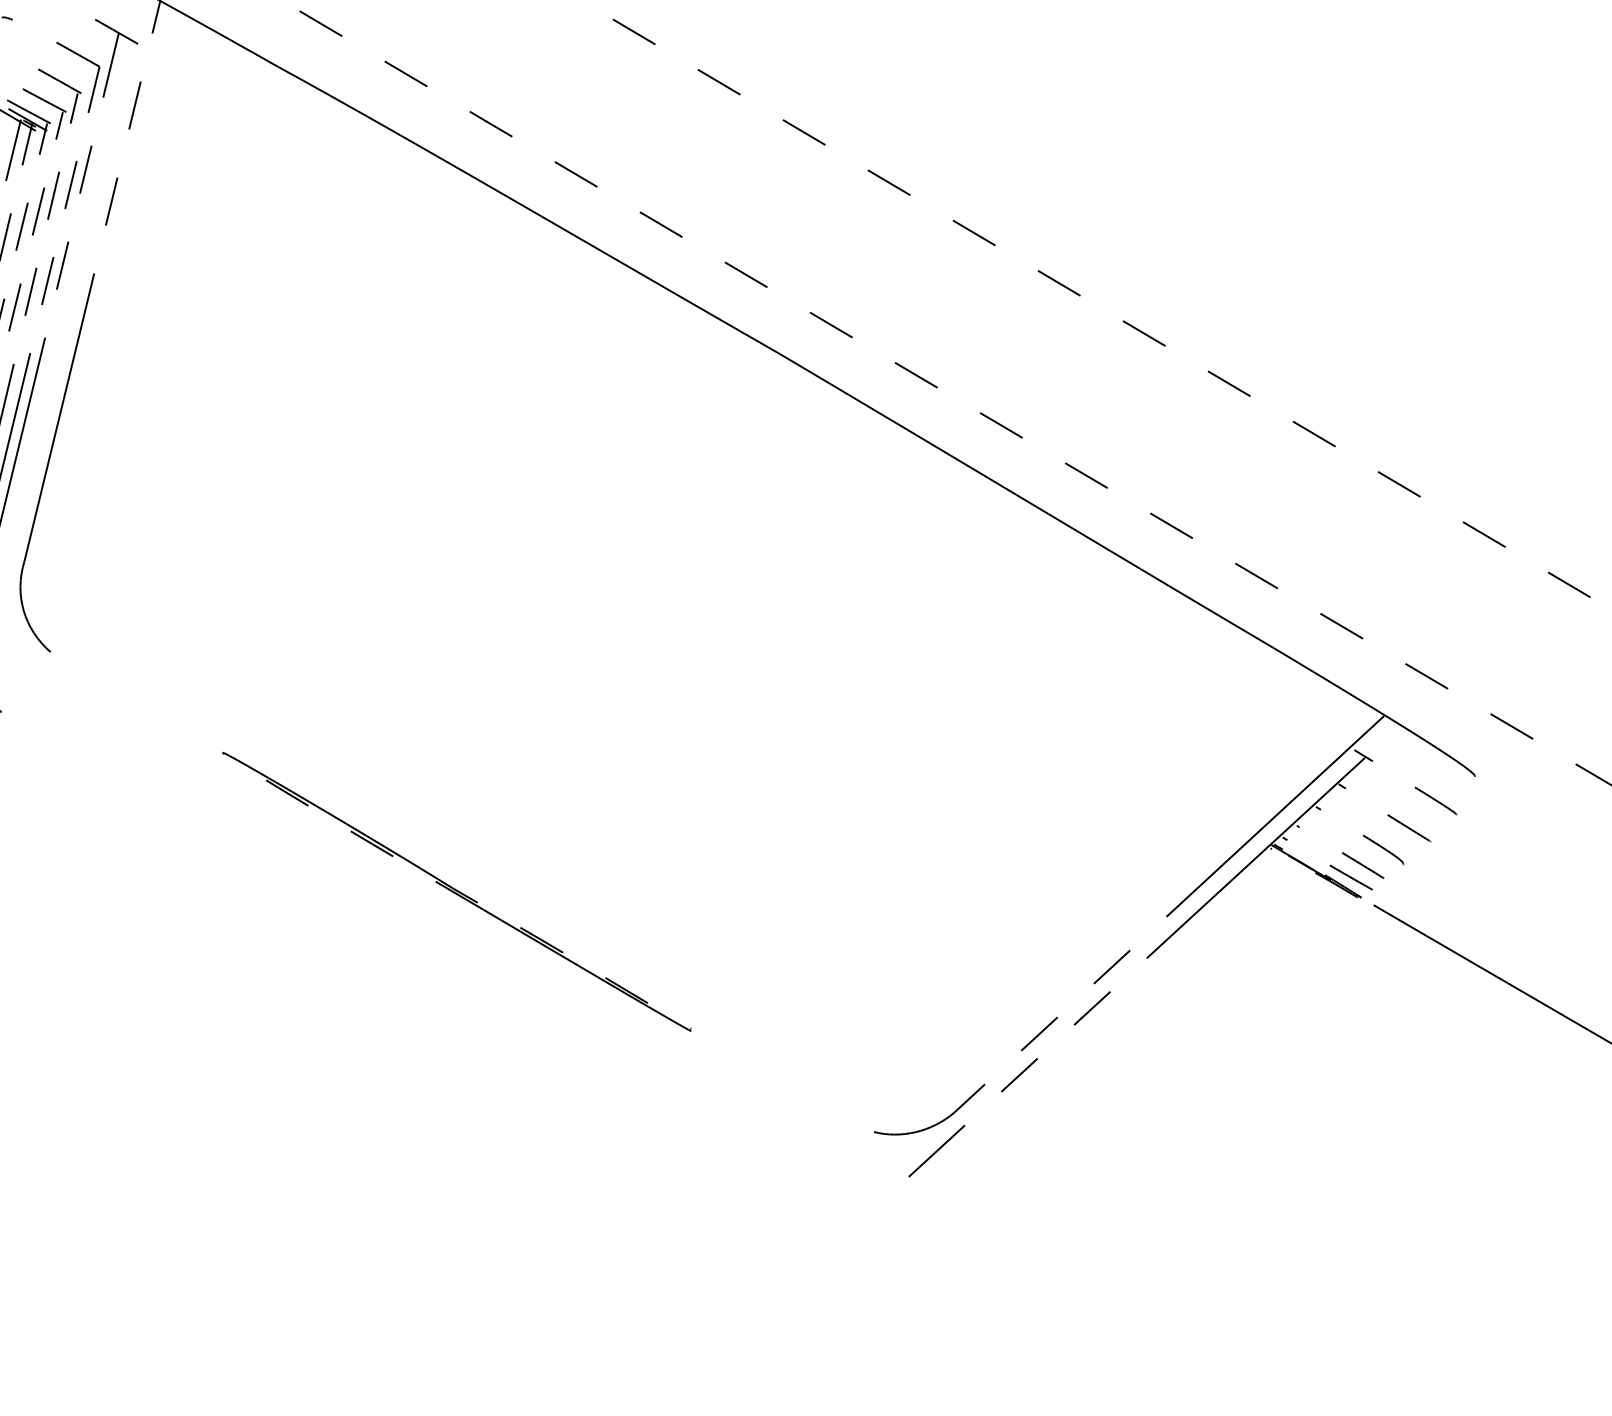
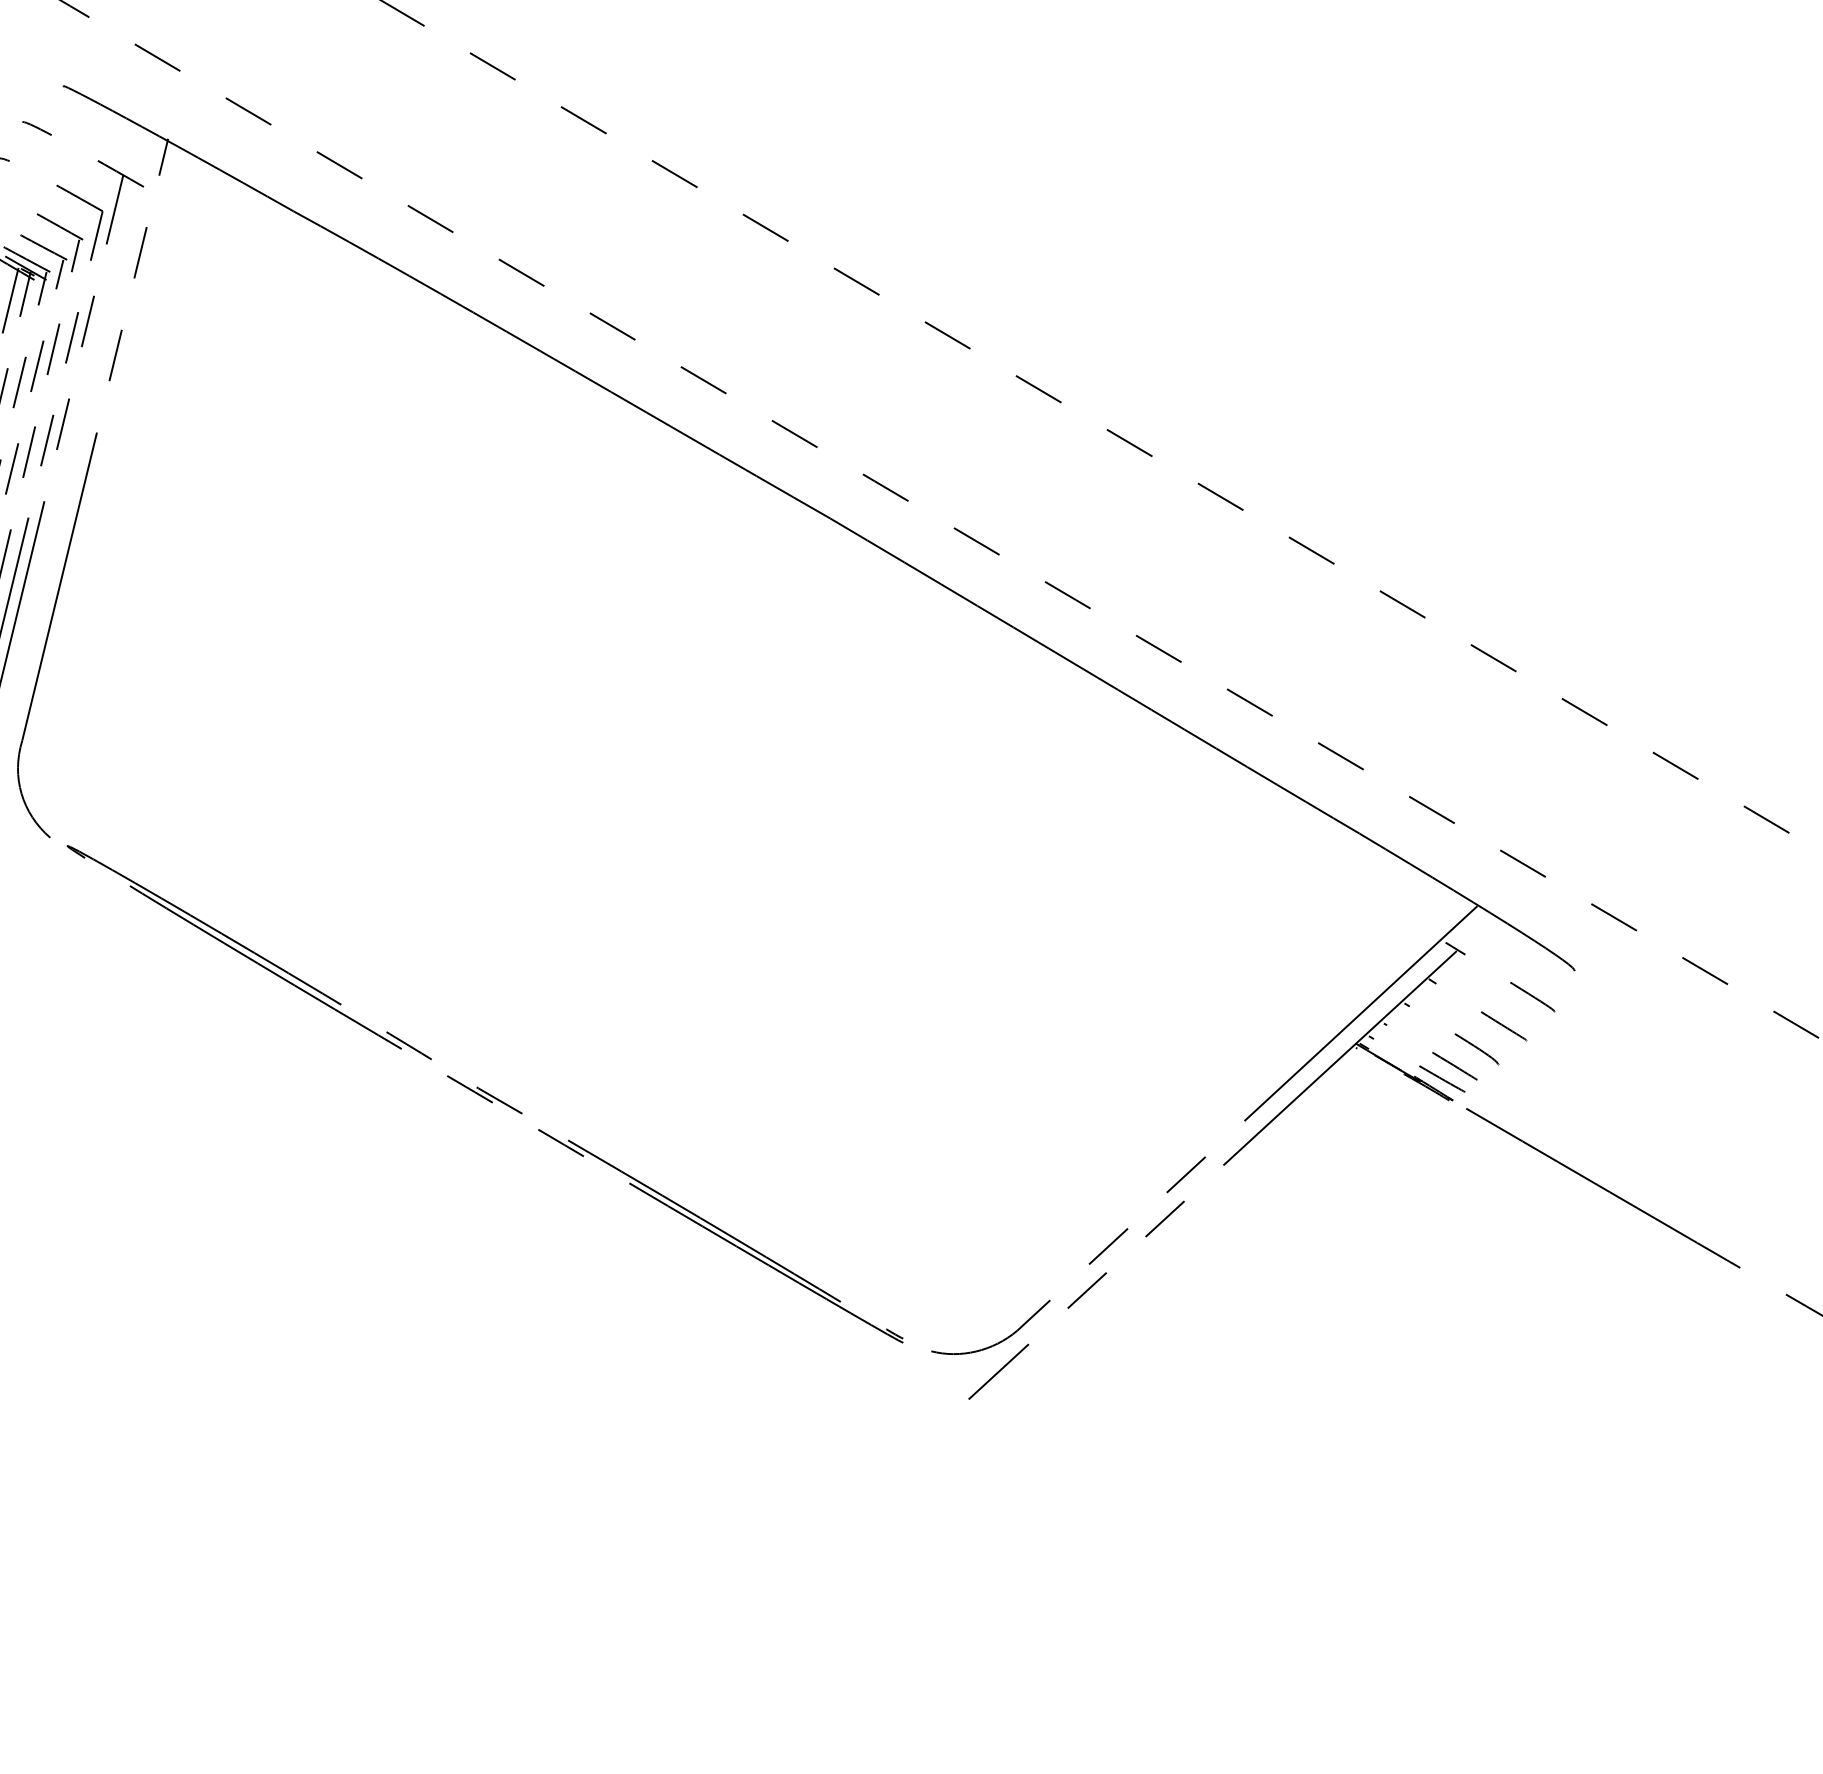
part: (456, 892) -> (484, 1094), size x1.67

